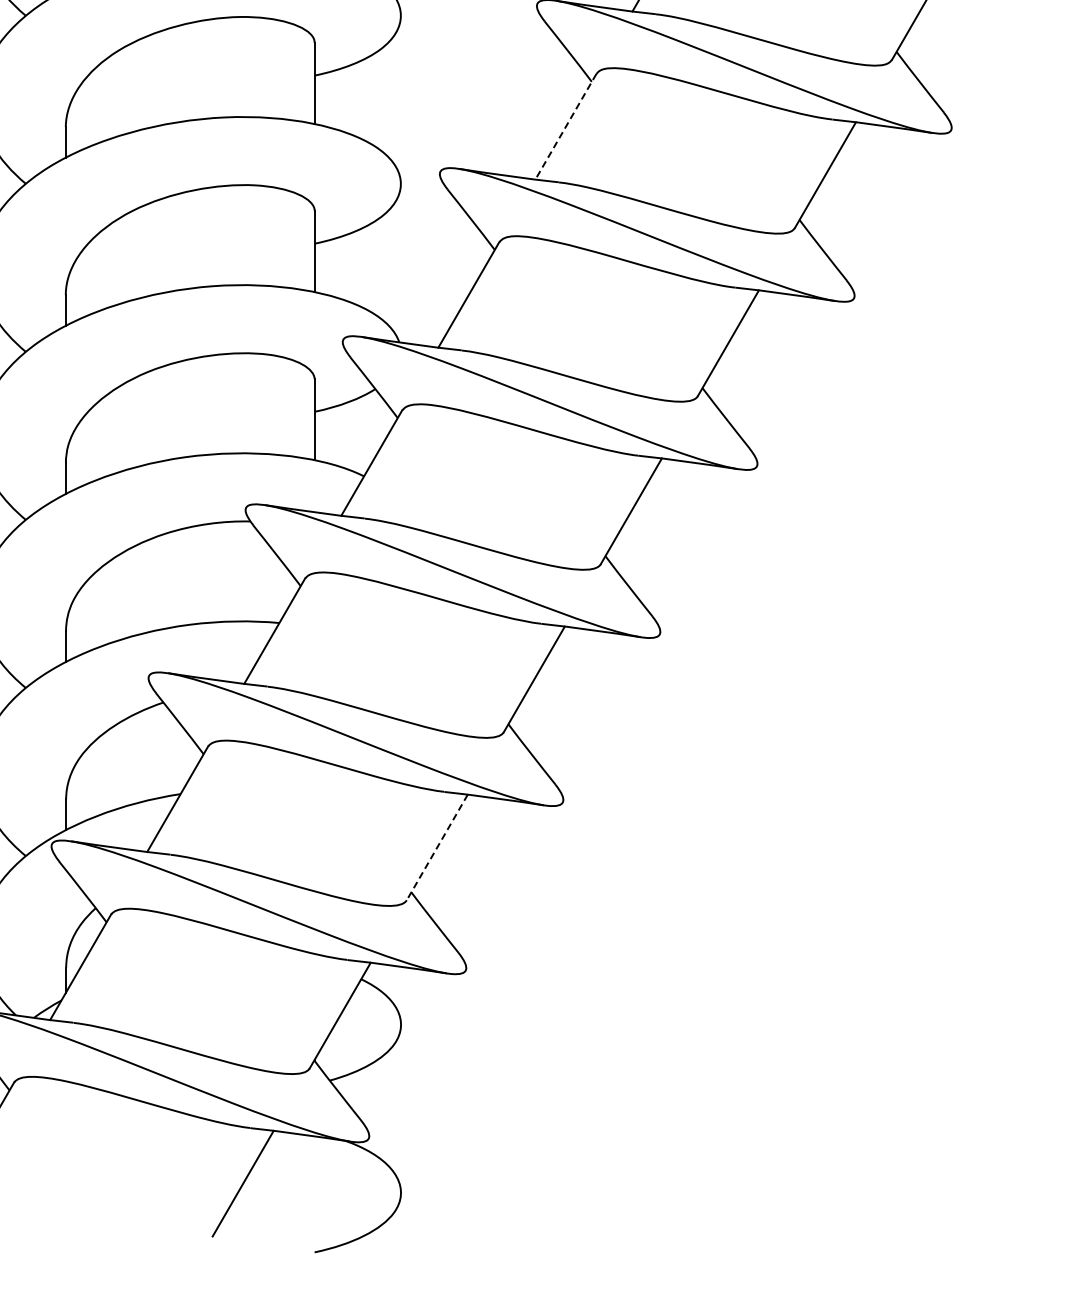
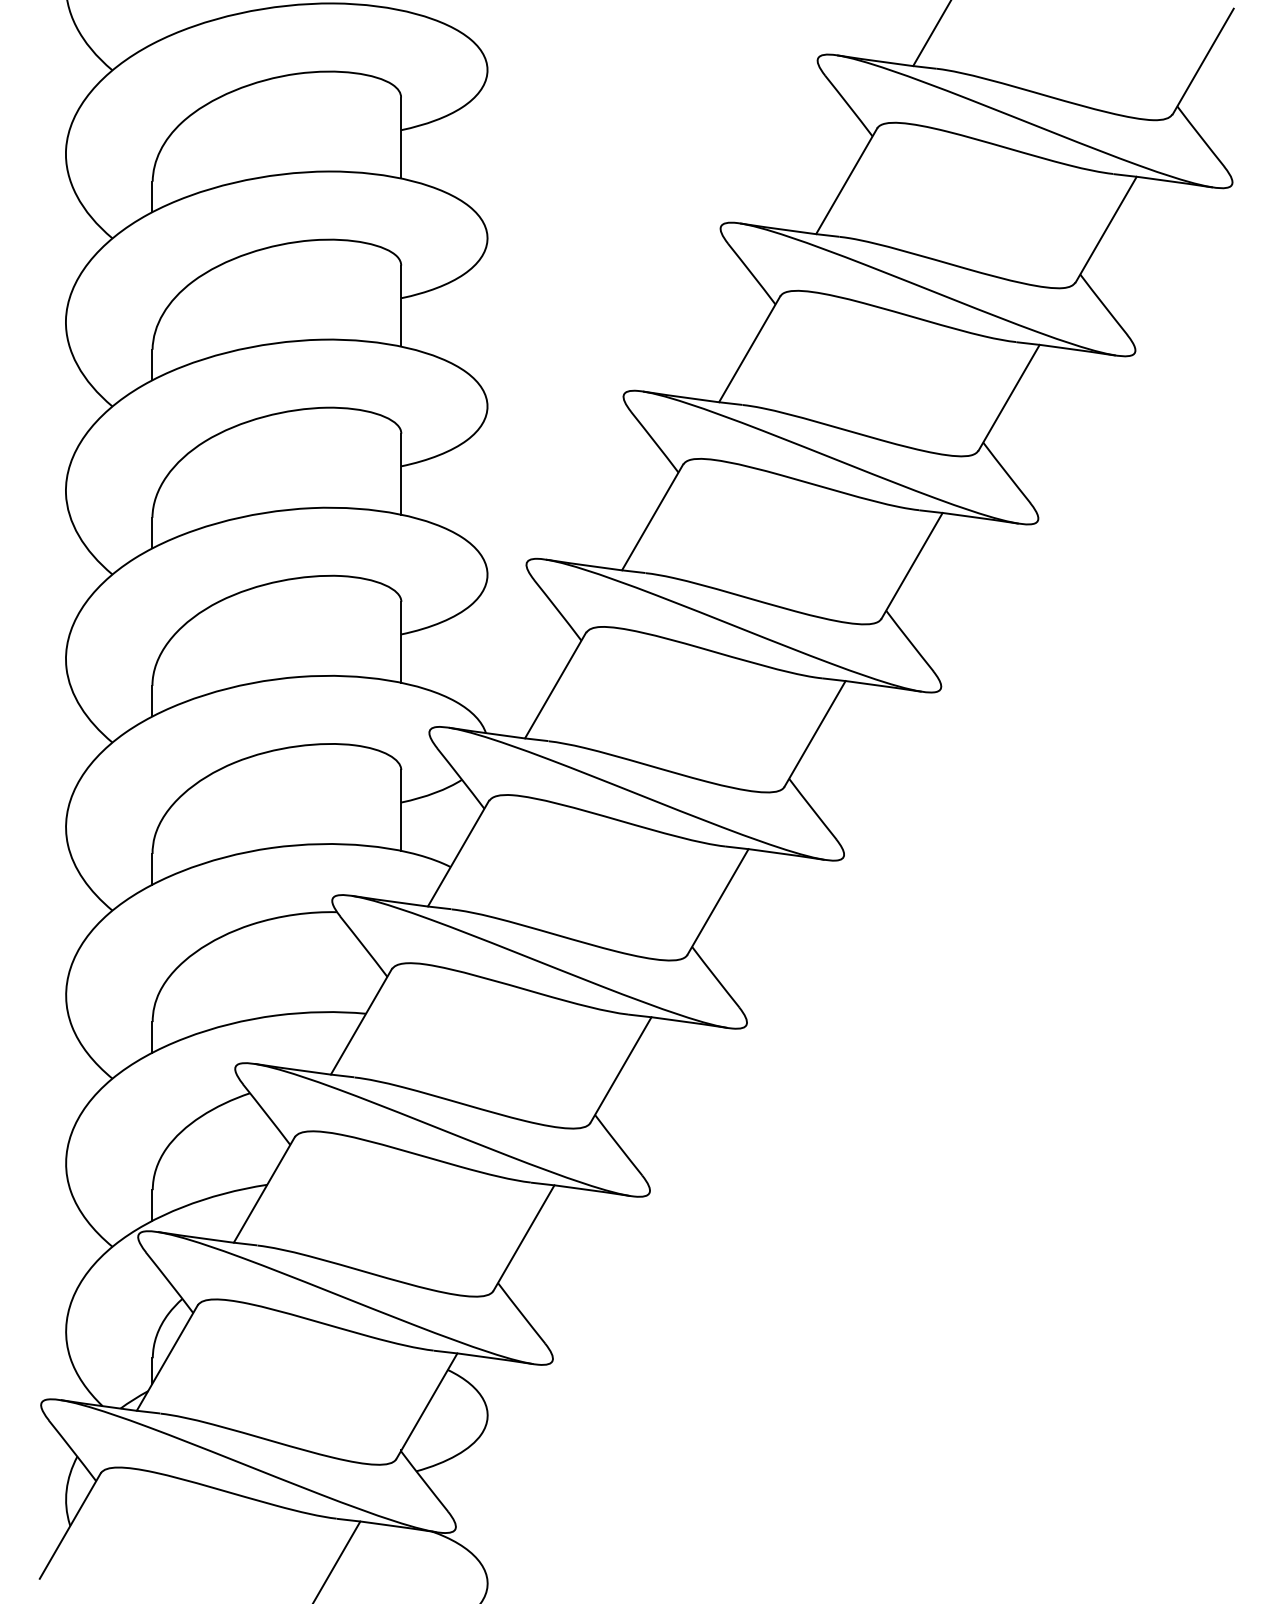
line: (565, 126) -> (652, 517), dashed -> solid
line: (436, 847) -> (523, 1238), dashed -> solid

